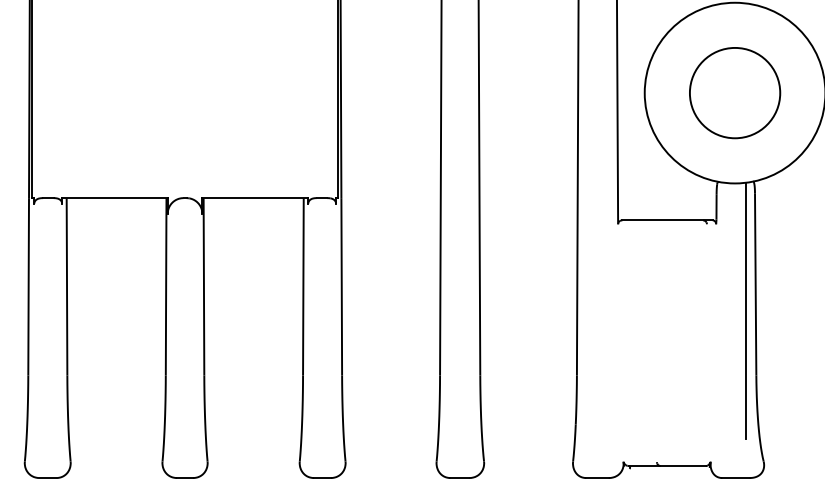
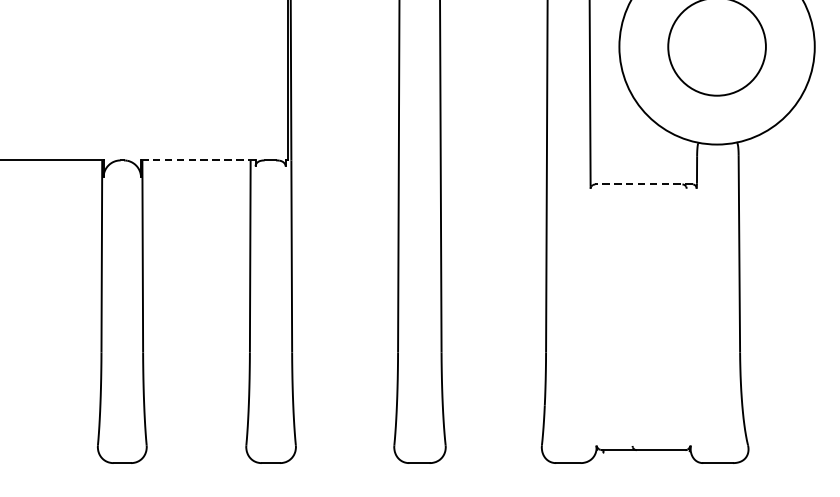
line: (255, 198) -> (198, 160), solid -> dashed
line: (667, 220) -> (644, 184), solid -> dashed
line: (746, 310) -> (729, 281), removed

